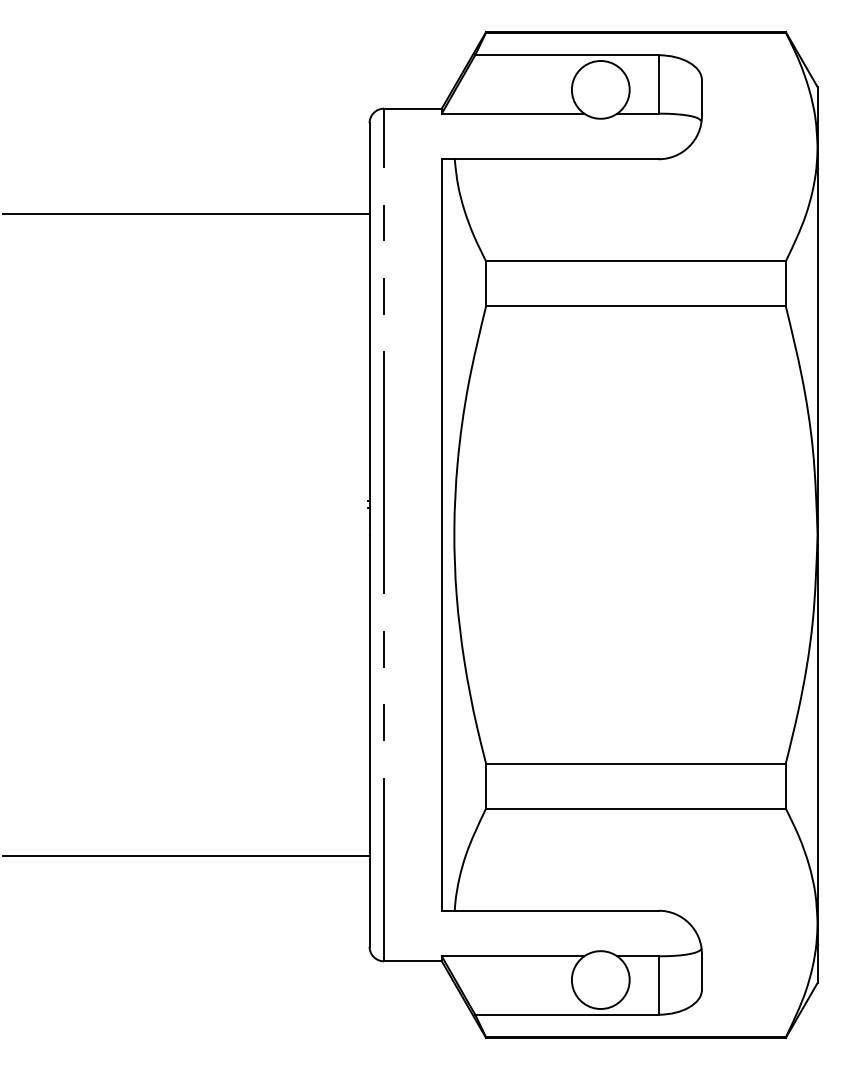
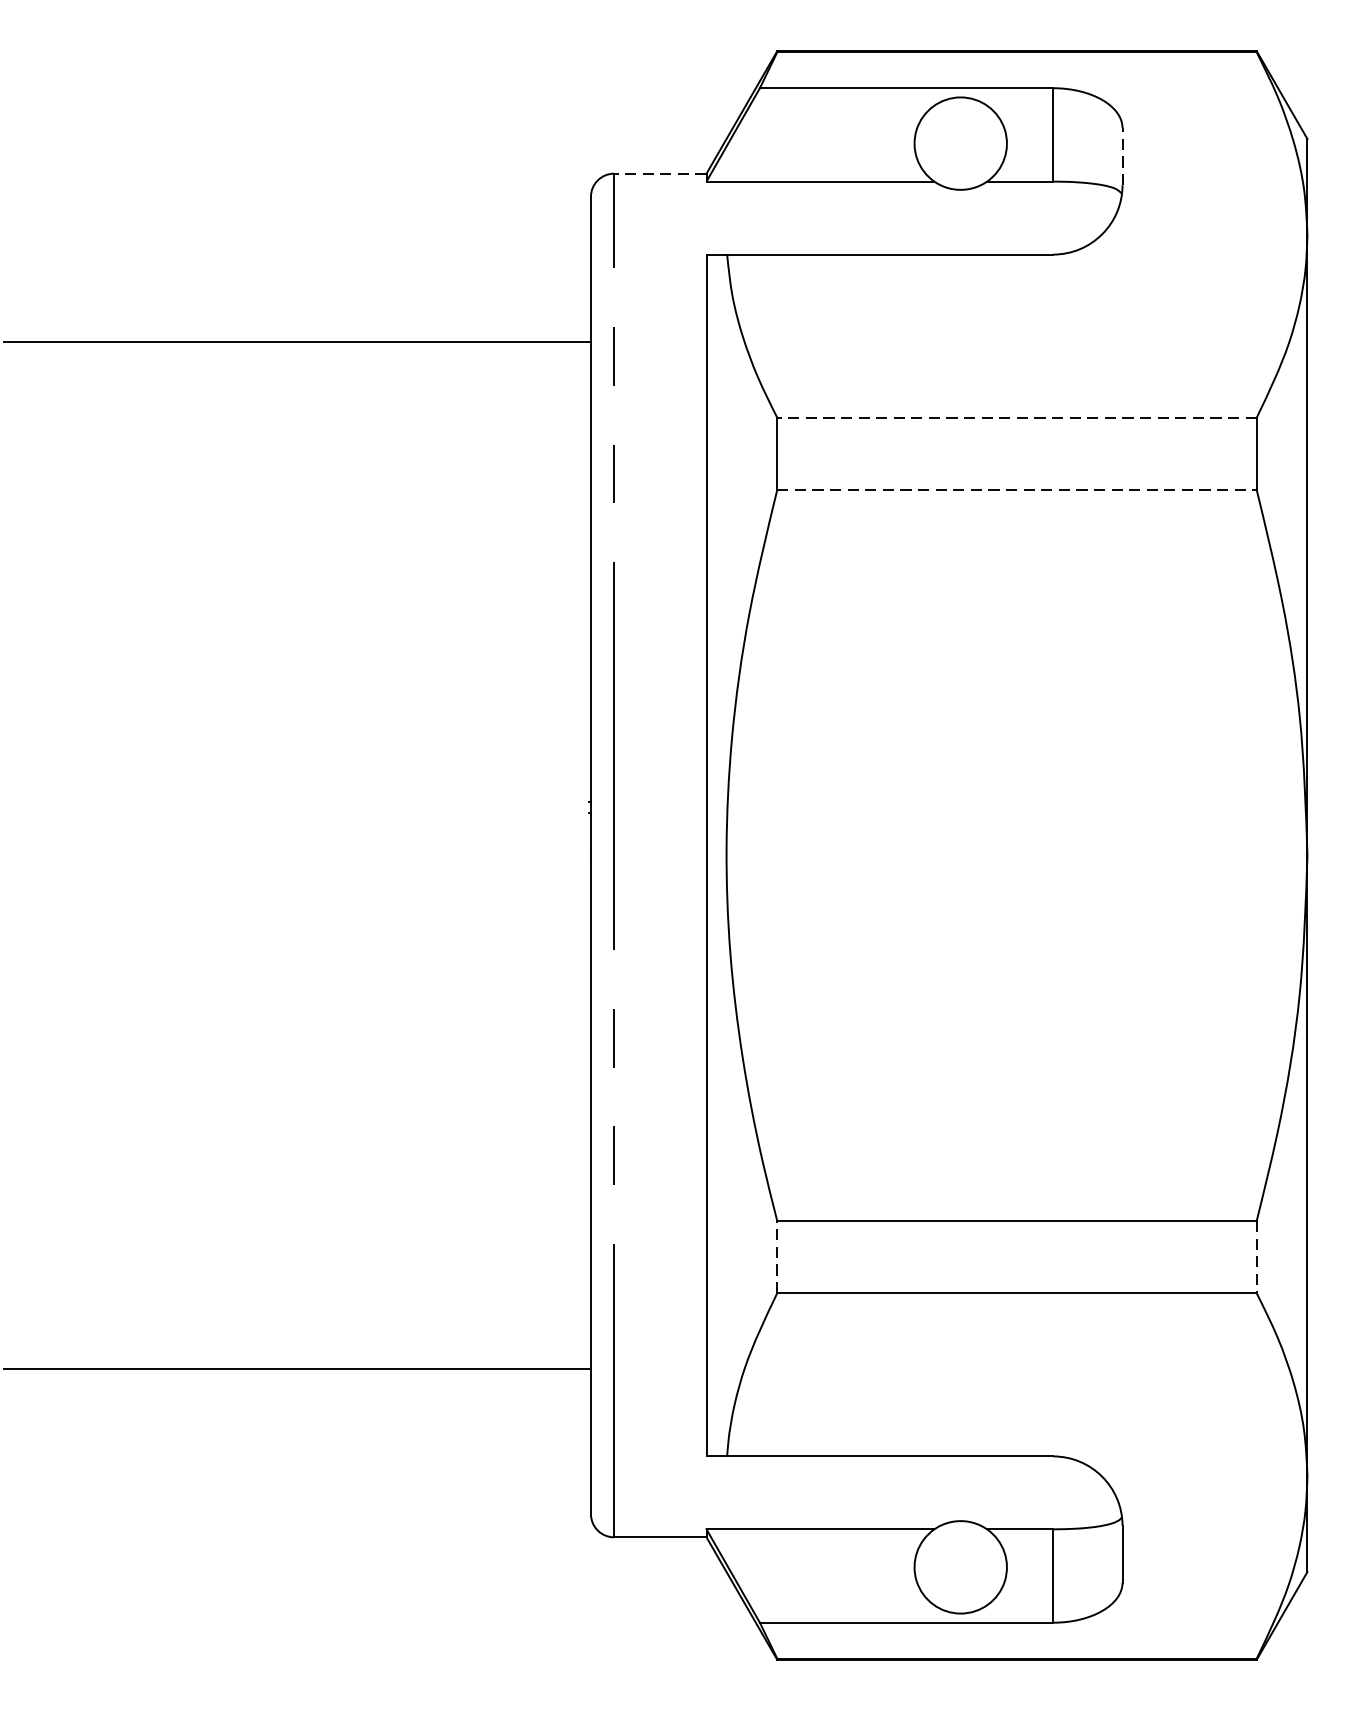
line: (701, 98) -> (1121, 157), solid -> dashed
line: (412, 108) -> (659, 173), solid -> dashed
line: (635, 261) -> (1016, 418), solid -> dashed
line: (635, 306) -> (1016, 490), solid -> dashed
line: (486, 786) -> (777, 1257), solid -> dashed
line: (785, 786) -> (1256, 1257), solid -> dashed

